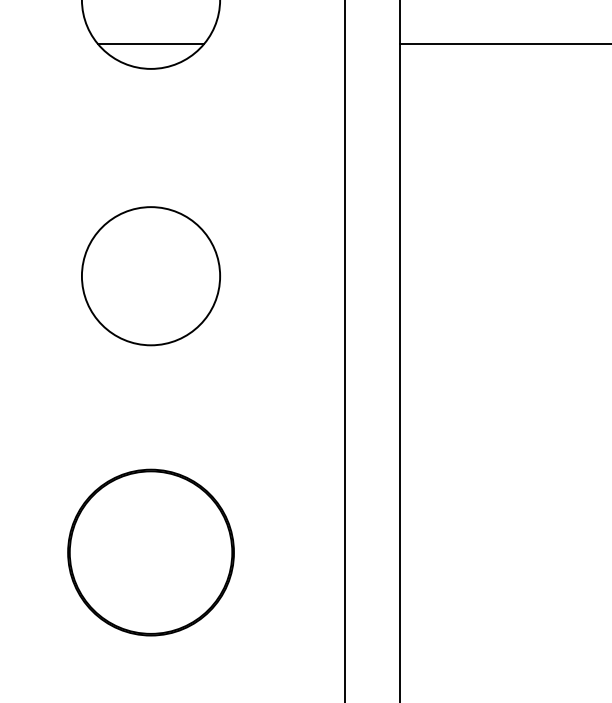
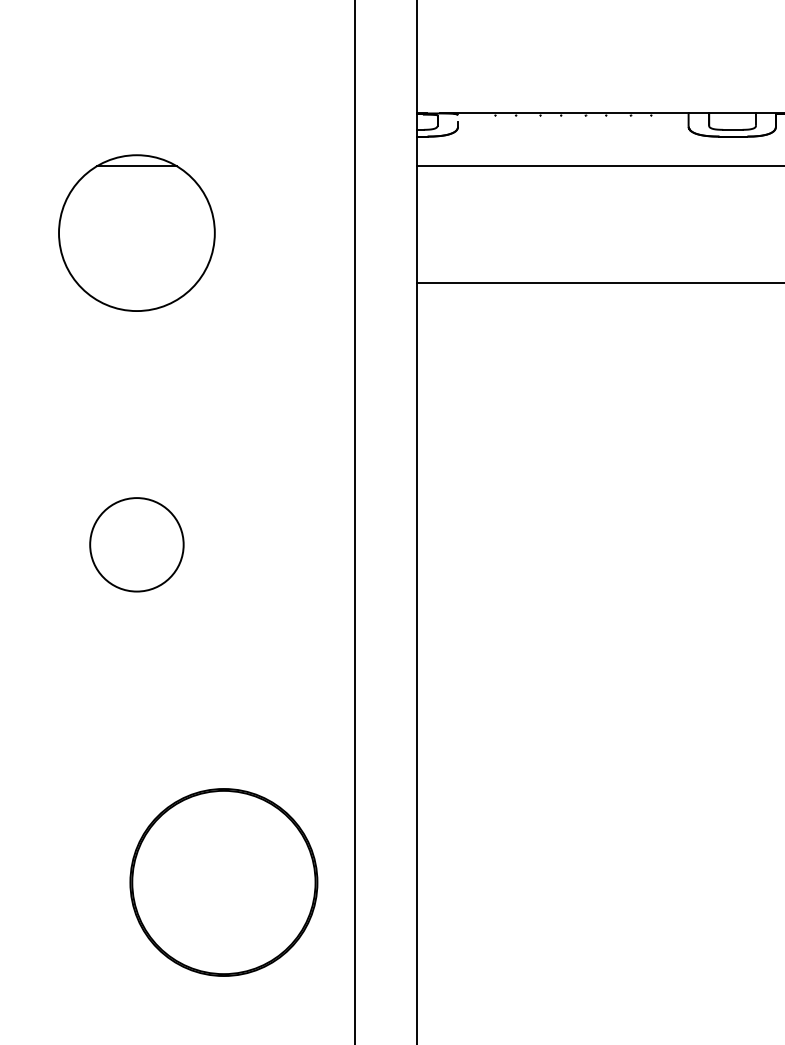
line: (150, 44) -> (136, 283), removed
circle: (150, 275) -> (136, 544), size x0.6
part: (150, 552) -> (223, 882), moved

